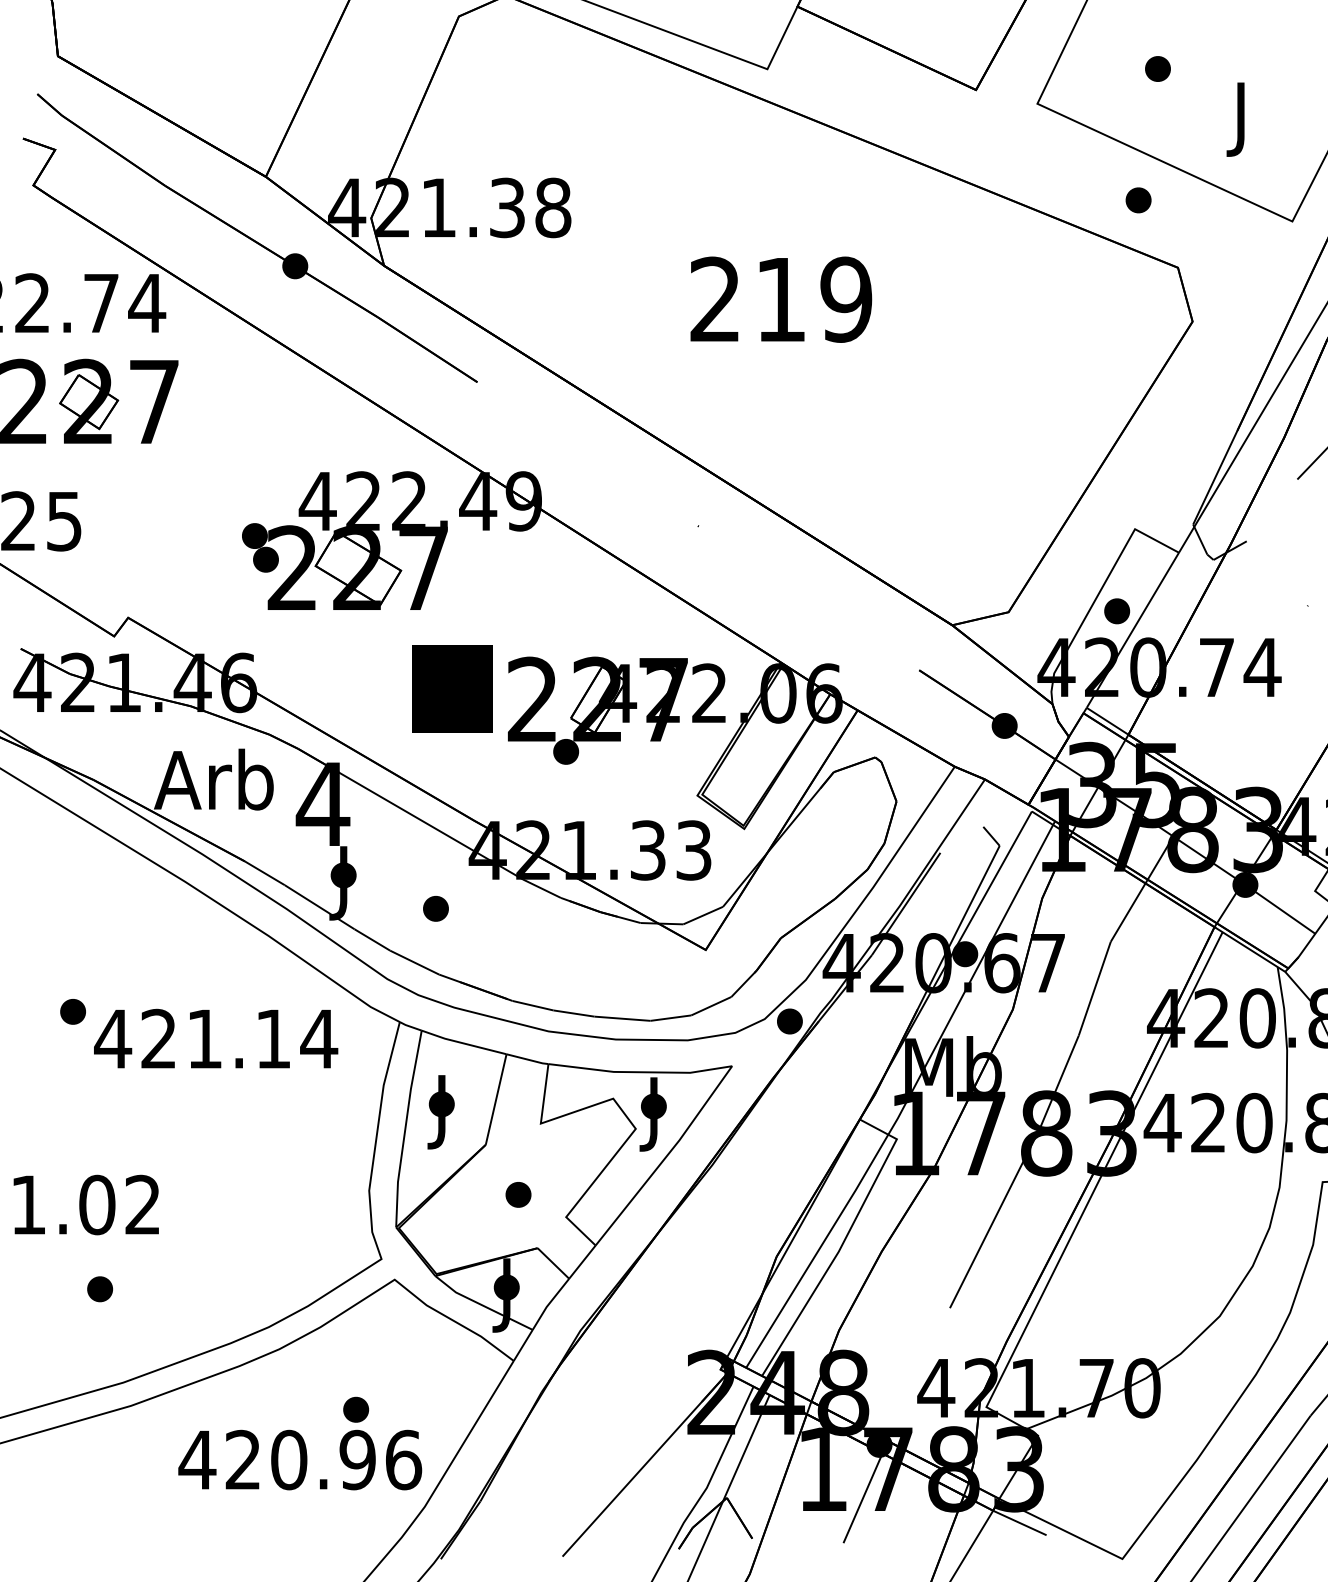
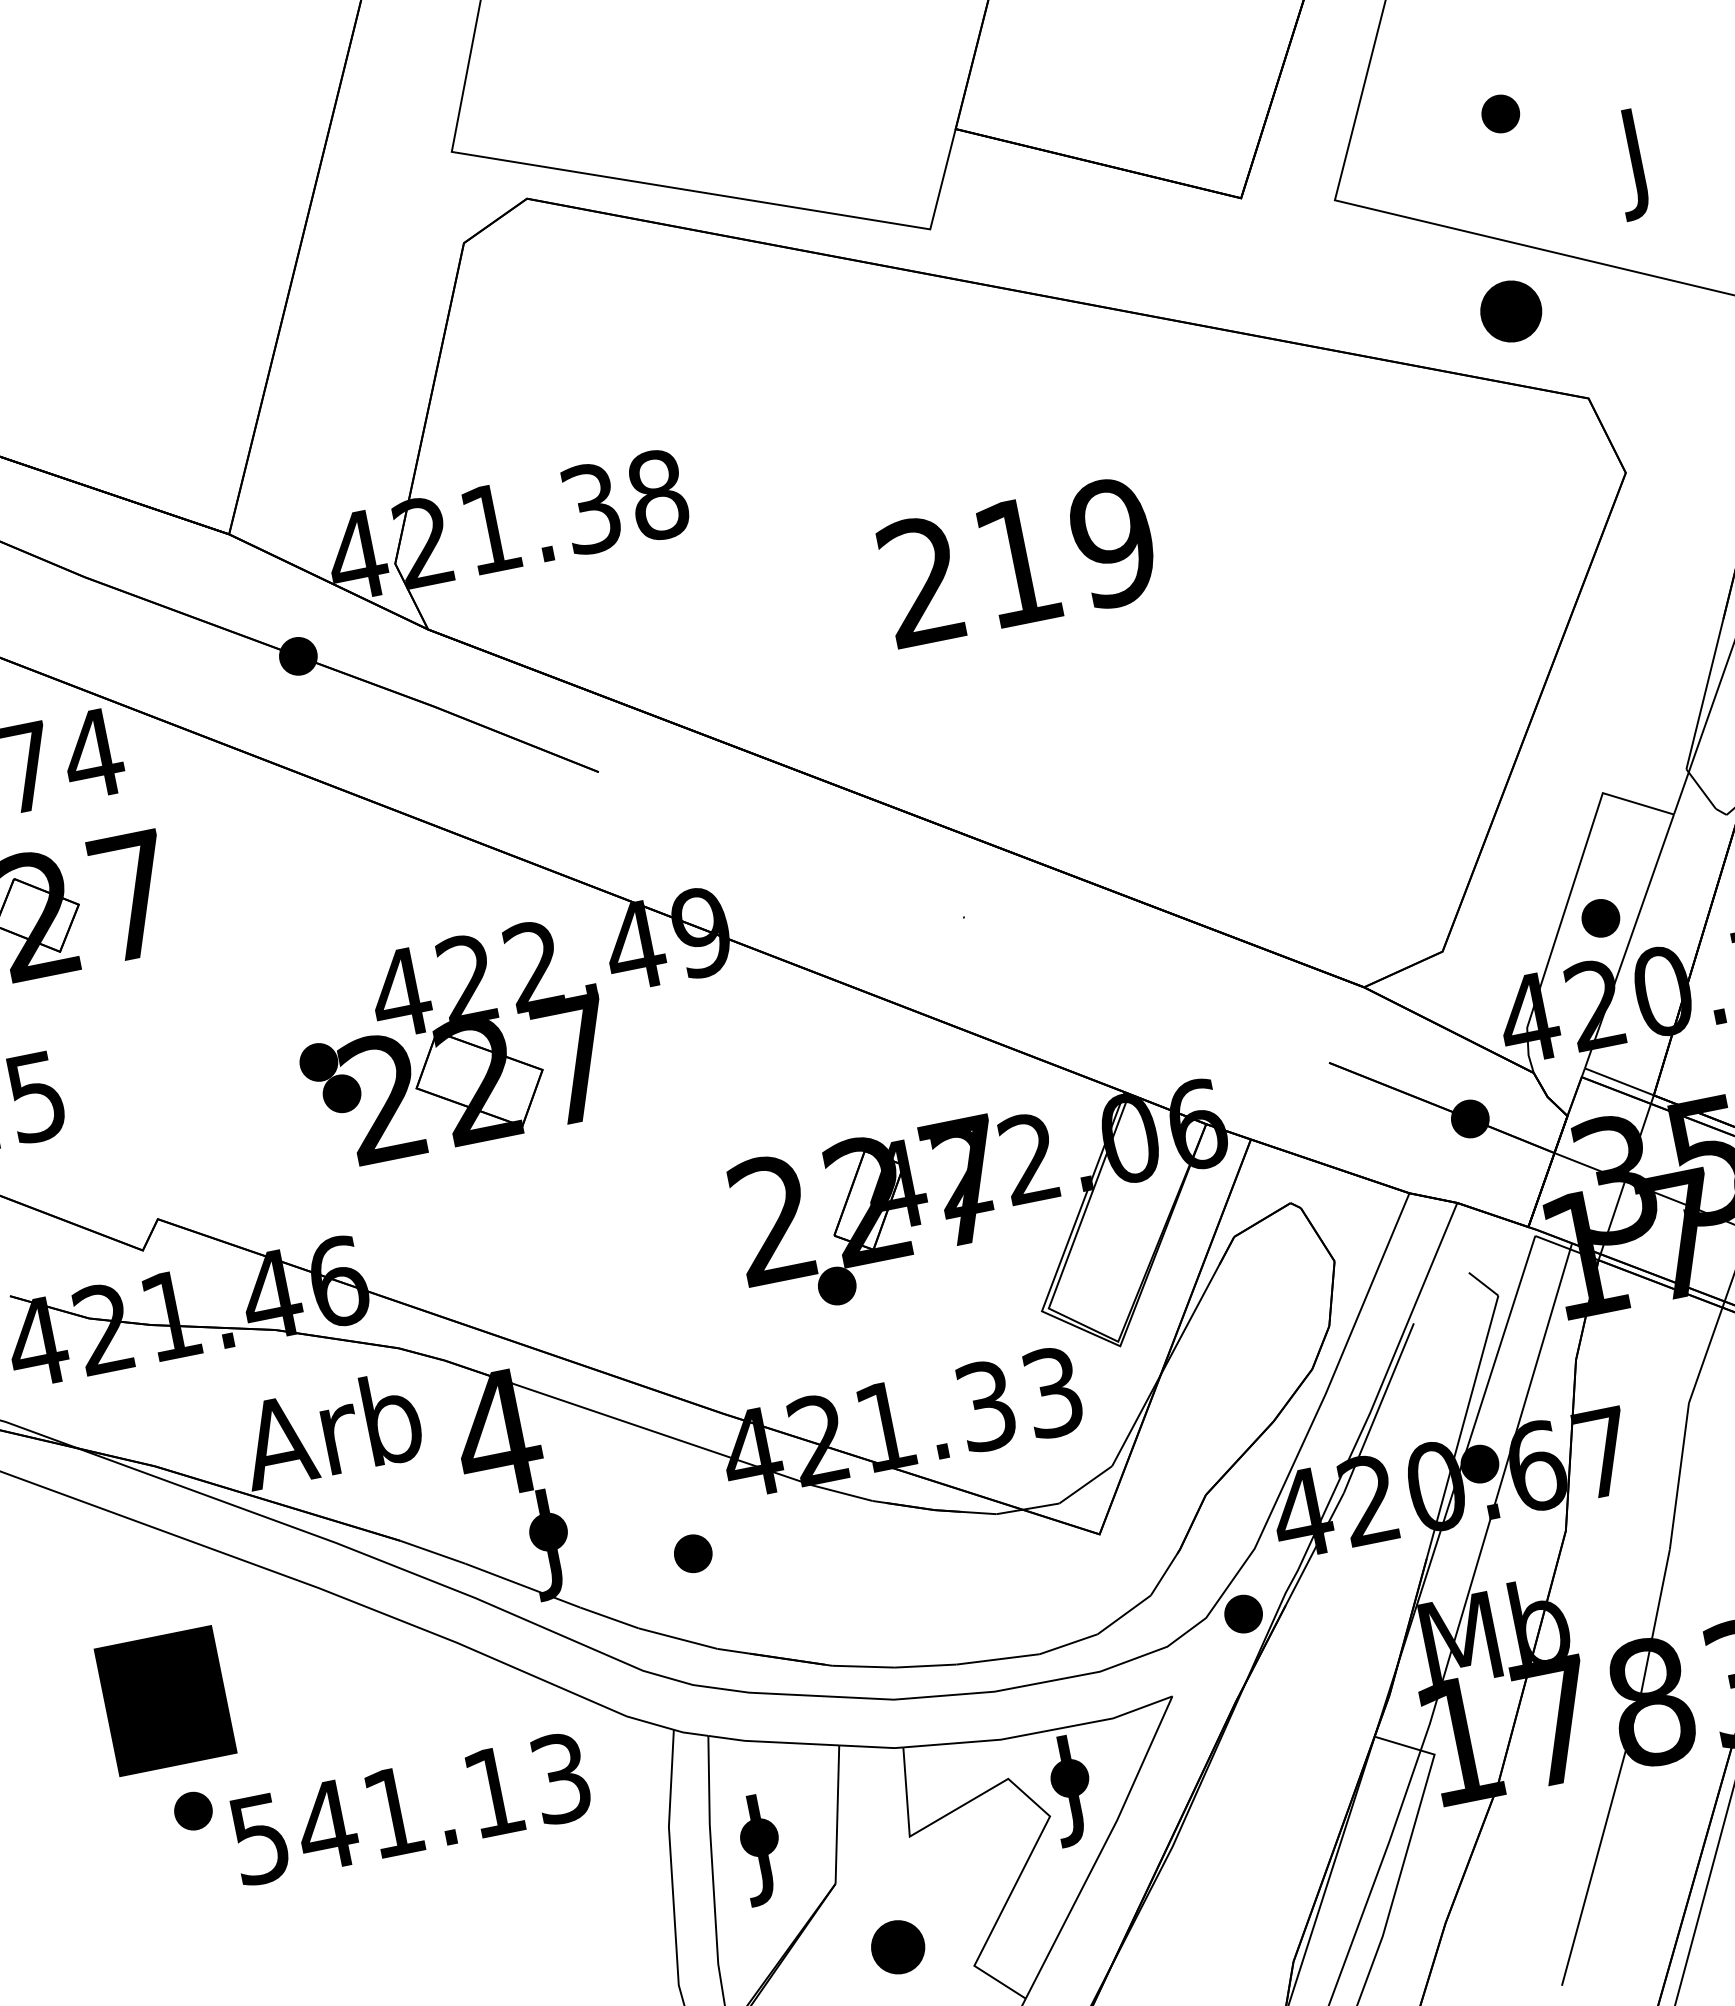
part: (1138, 200) -> (1511, 311), size x1.6
text: (452, 688) -> (165, 1700), moved
text: (216, 1038) -> (410, 1807), 421.14 -> 541.13
part: (518, 1194) -> (898, 1946), size x1.4

